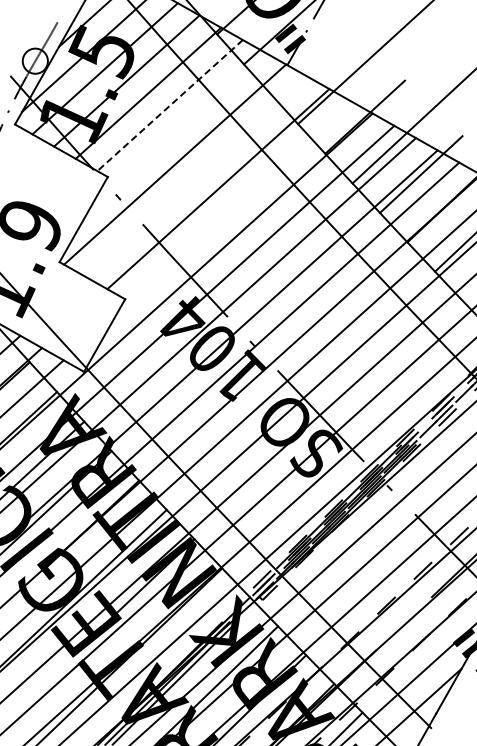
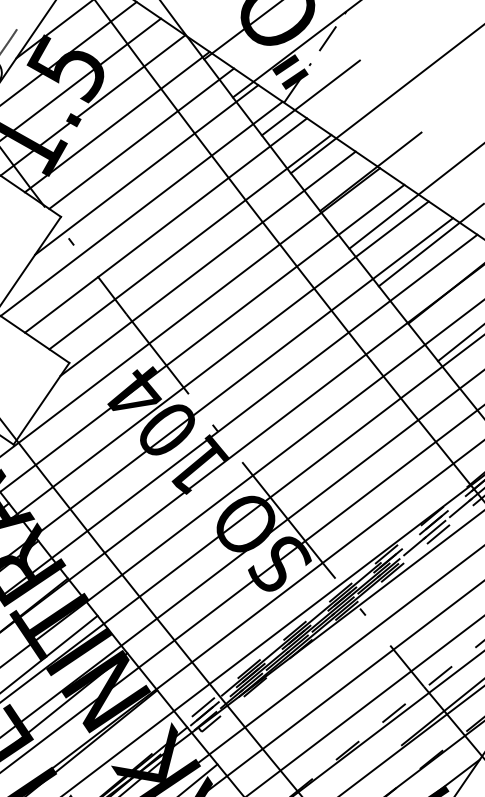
line: (309, 59) -> (310, 98), added
line: (170, 105) -> (142, 138), dashed -> solid
line: (176, 131) -> (146, 169), added
line: (196, 176) -> (165, 225), added
line: (234, 205) -> (207, 263), added

